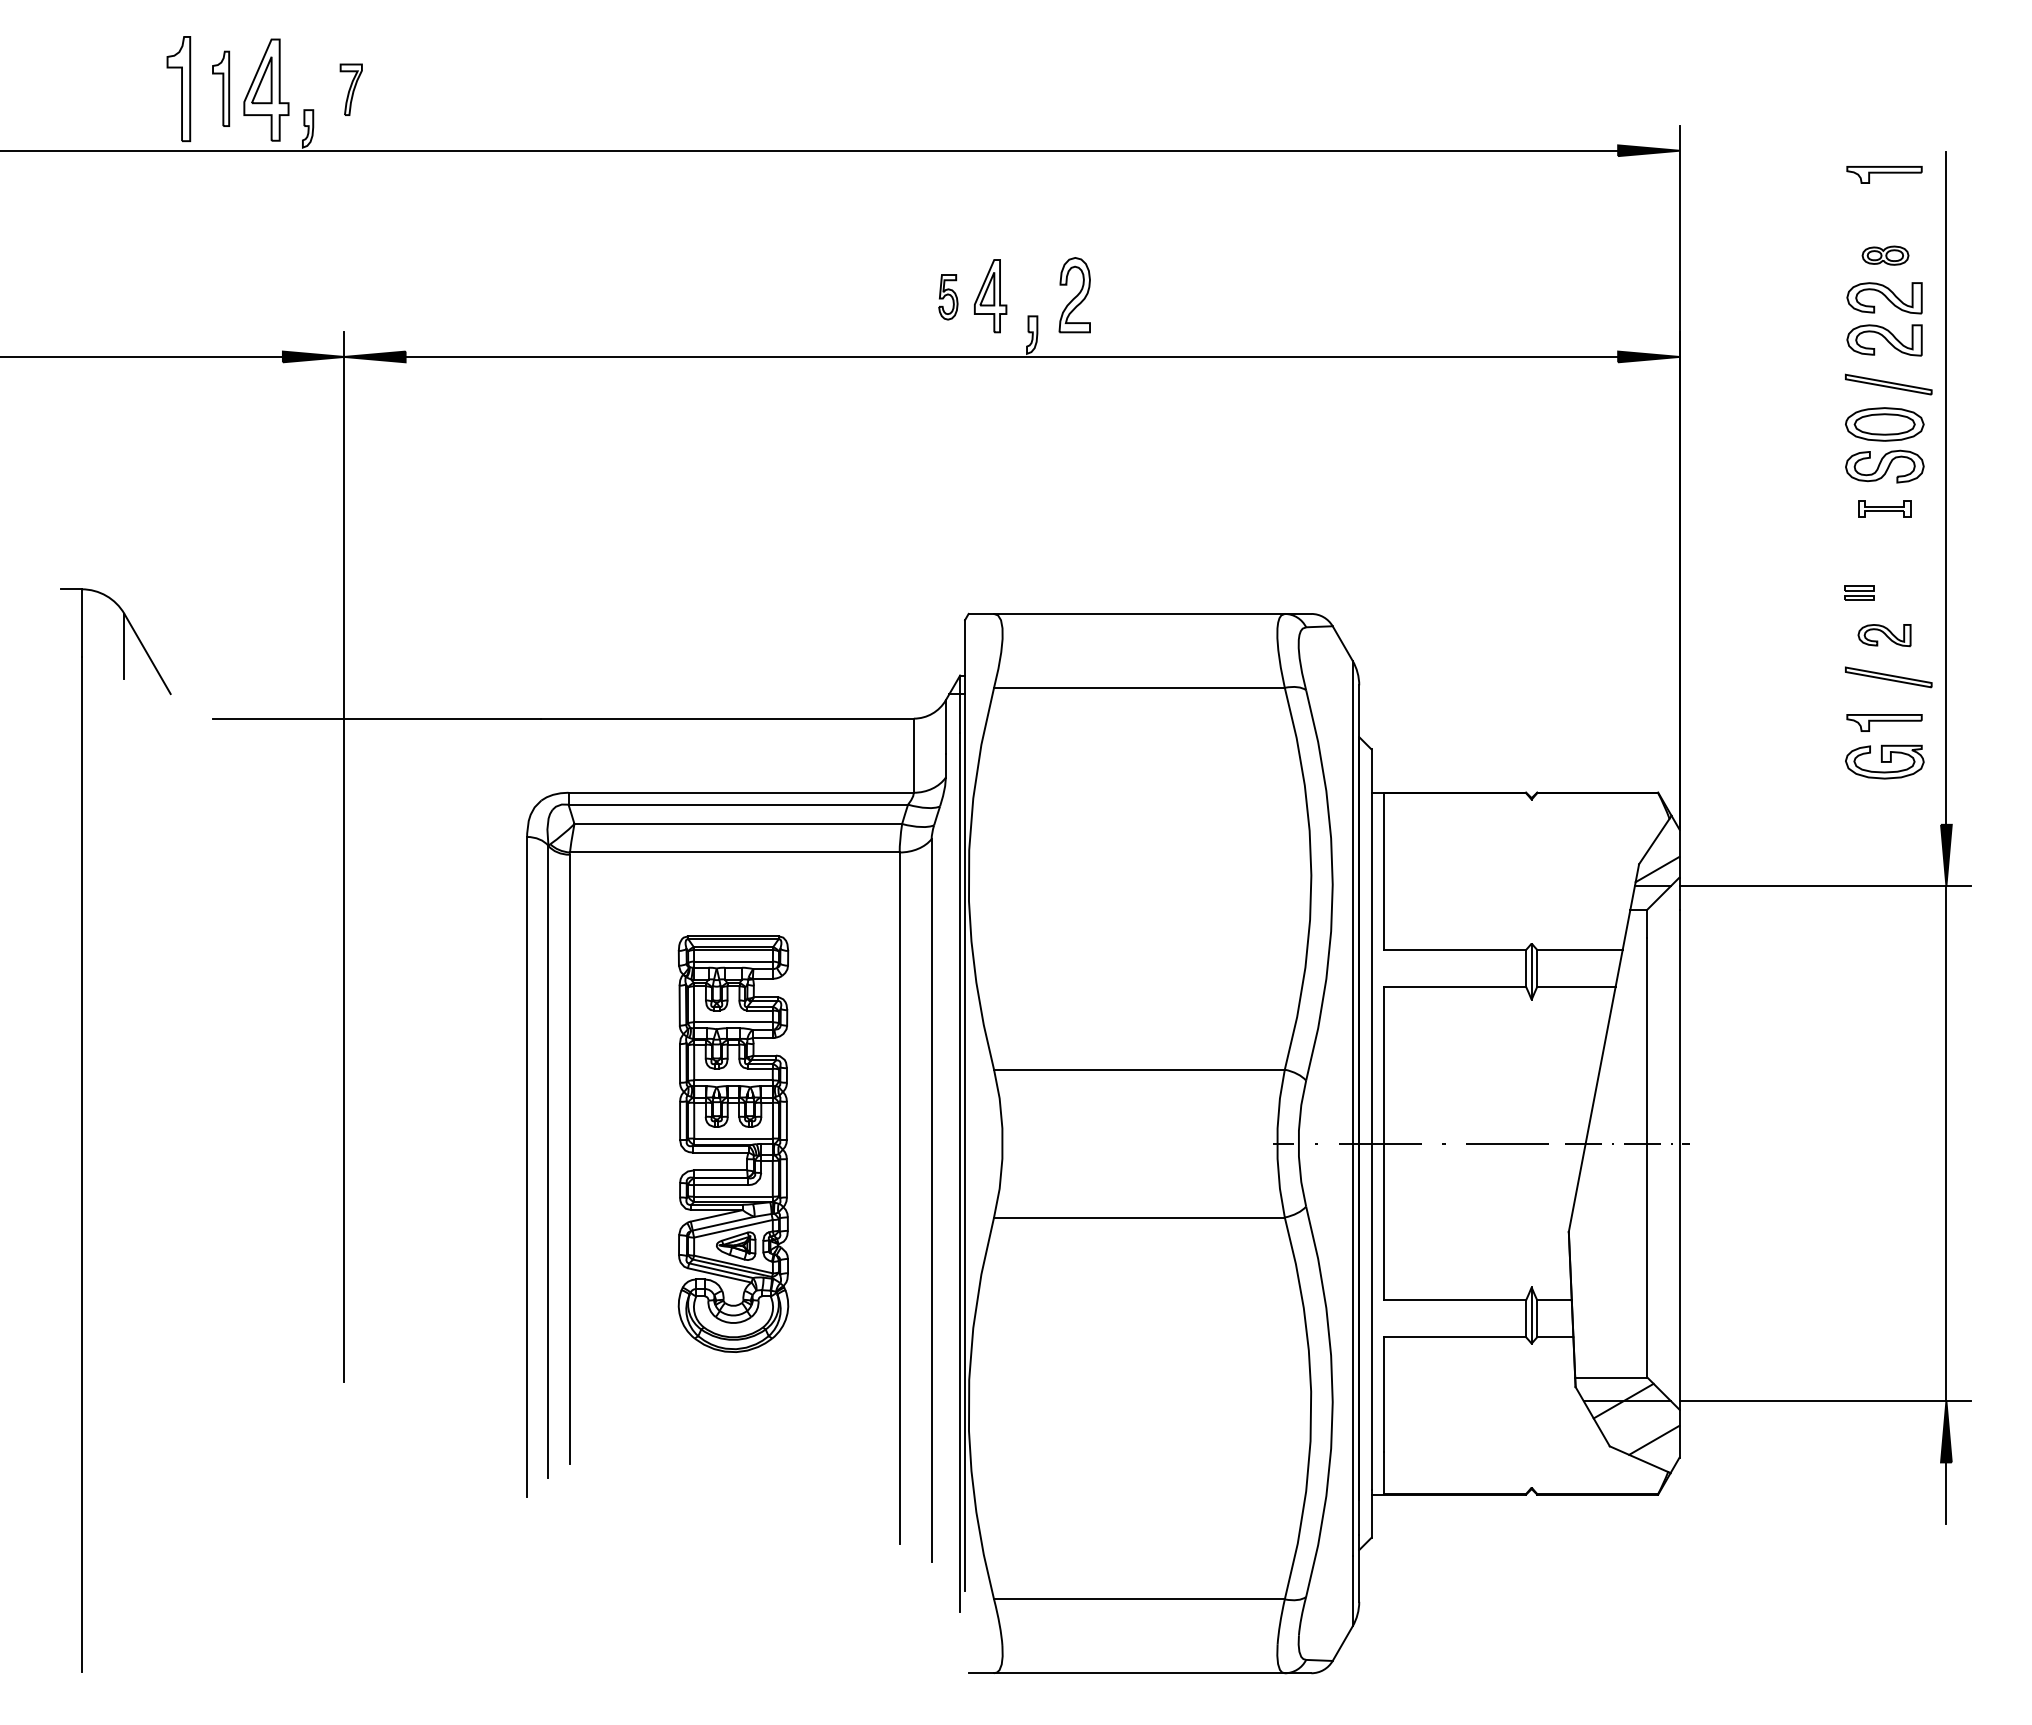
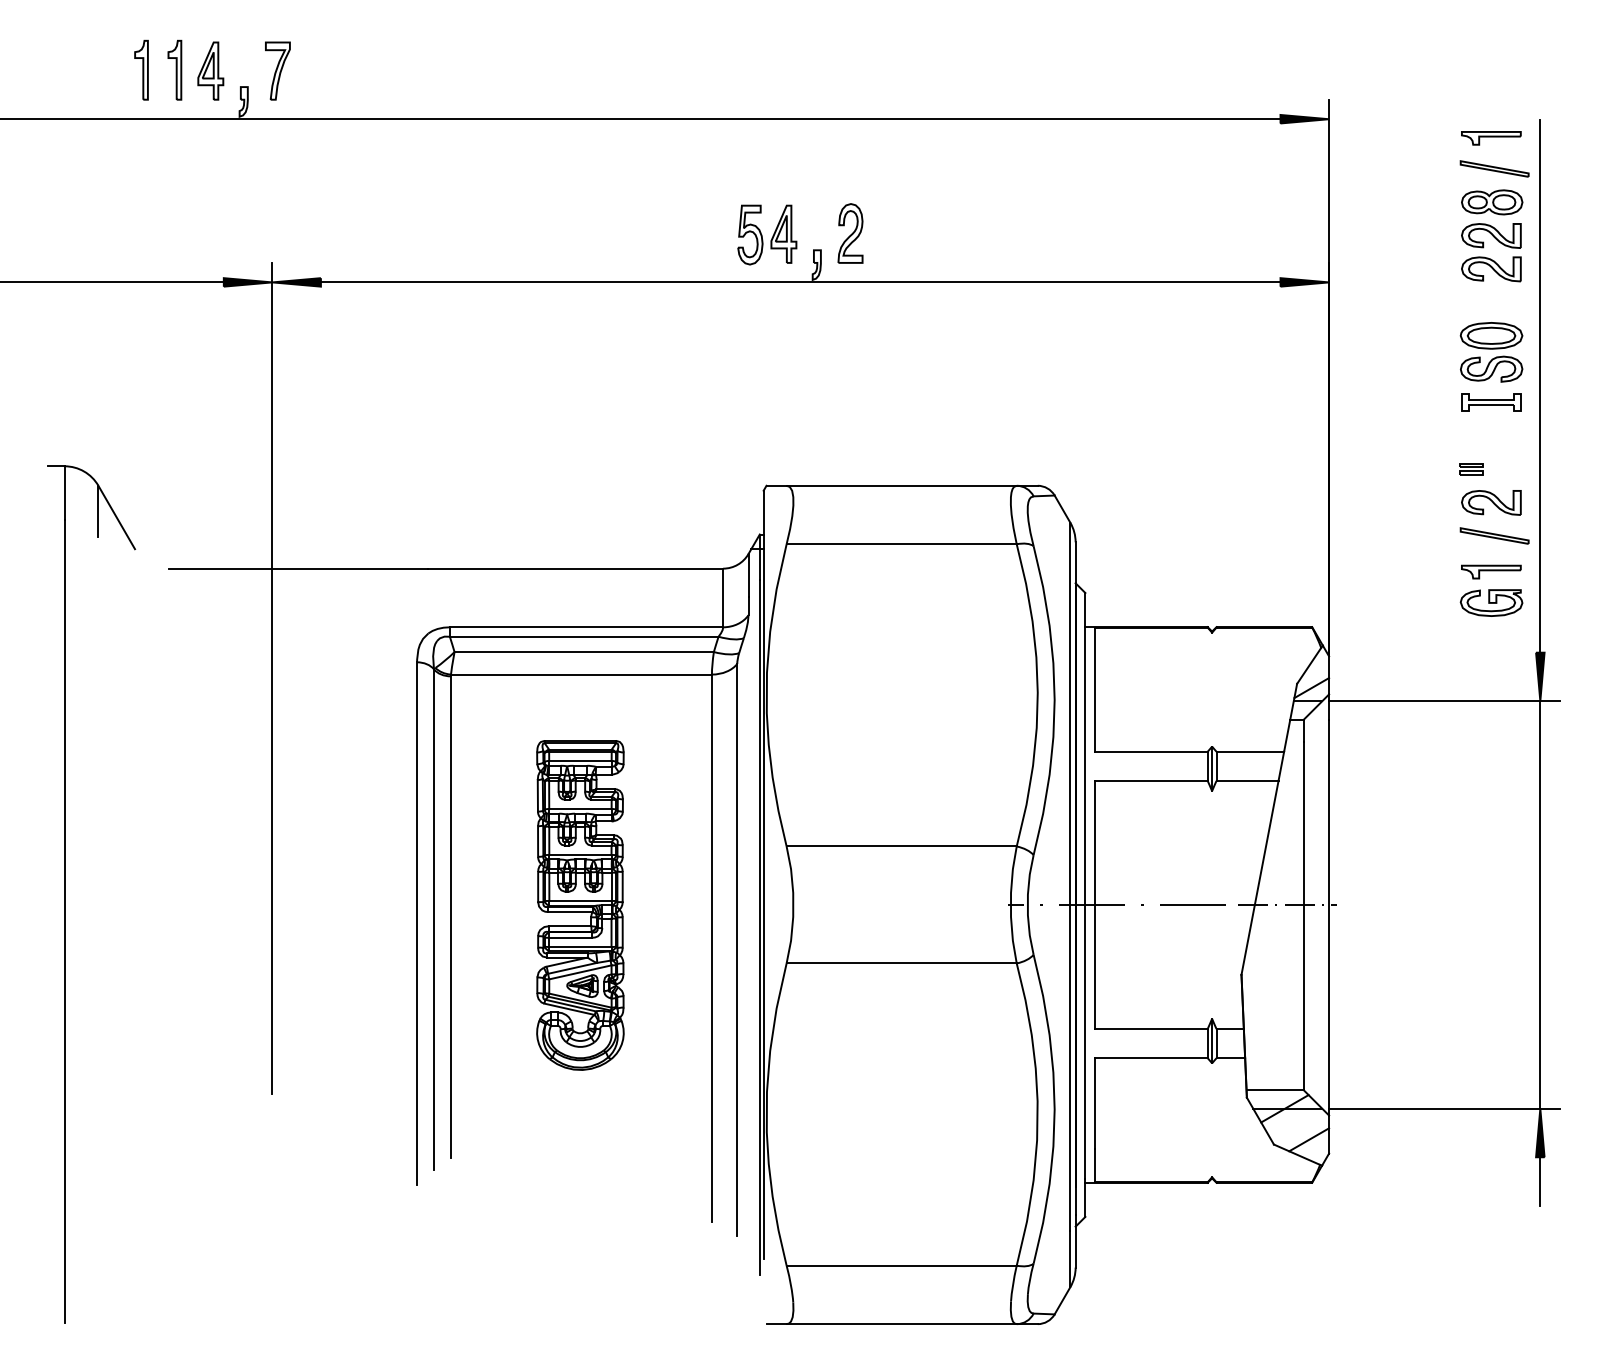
part: (178, 88) -> (141, 69), size x0.71
part: (266, 89) -> (210, 70), size x0.71
part: (351, 89) -> (278, 70), size x1.43
part: (1885, 255) -> (1492, 202), size x1.67
part: (948, 297) -> (750, 235), size x1.67
part: (1888, 384) -> (1494, 168), moved
part: (1884, 508) -> (1491, 402), size x1.43
part: (1884, 635) -> (1491, 502), size x1.43

